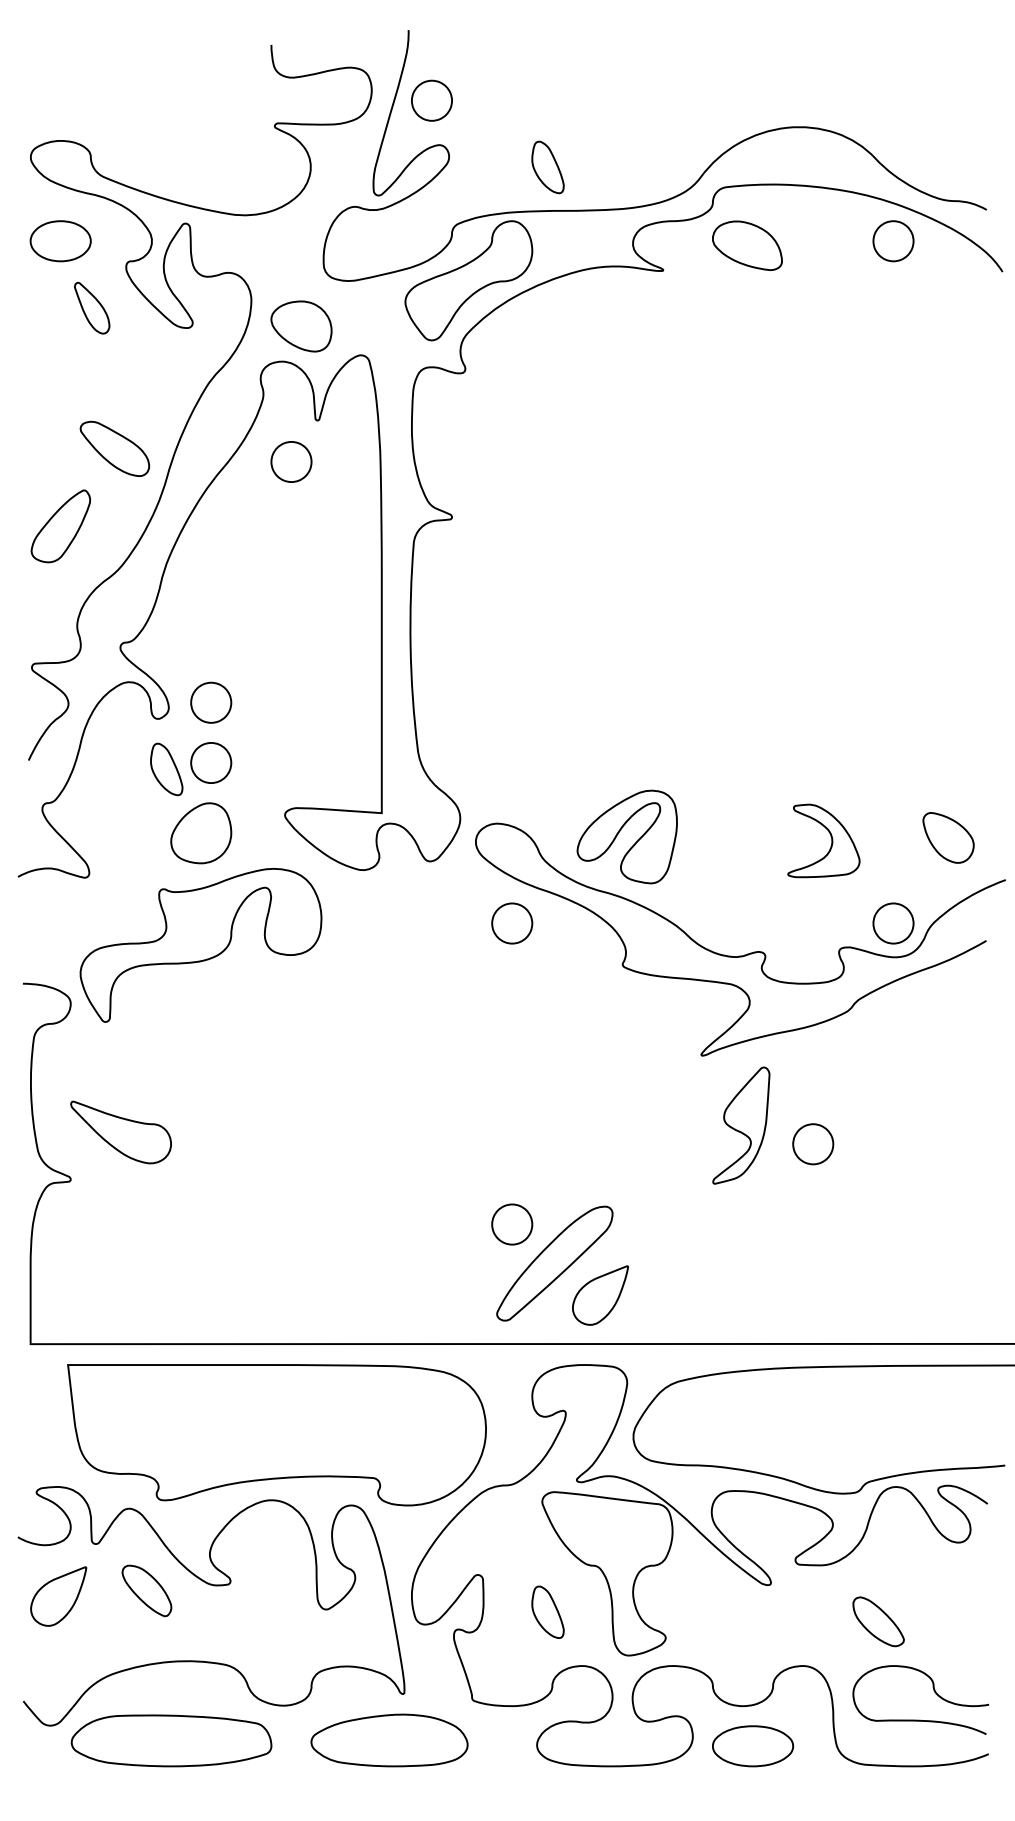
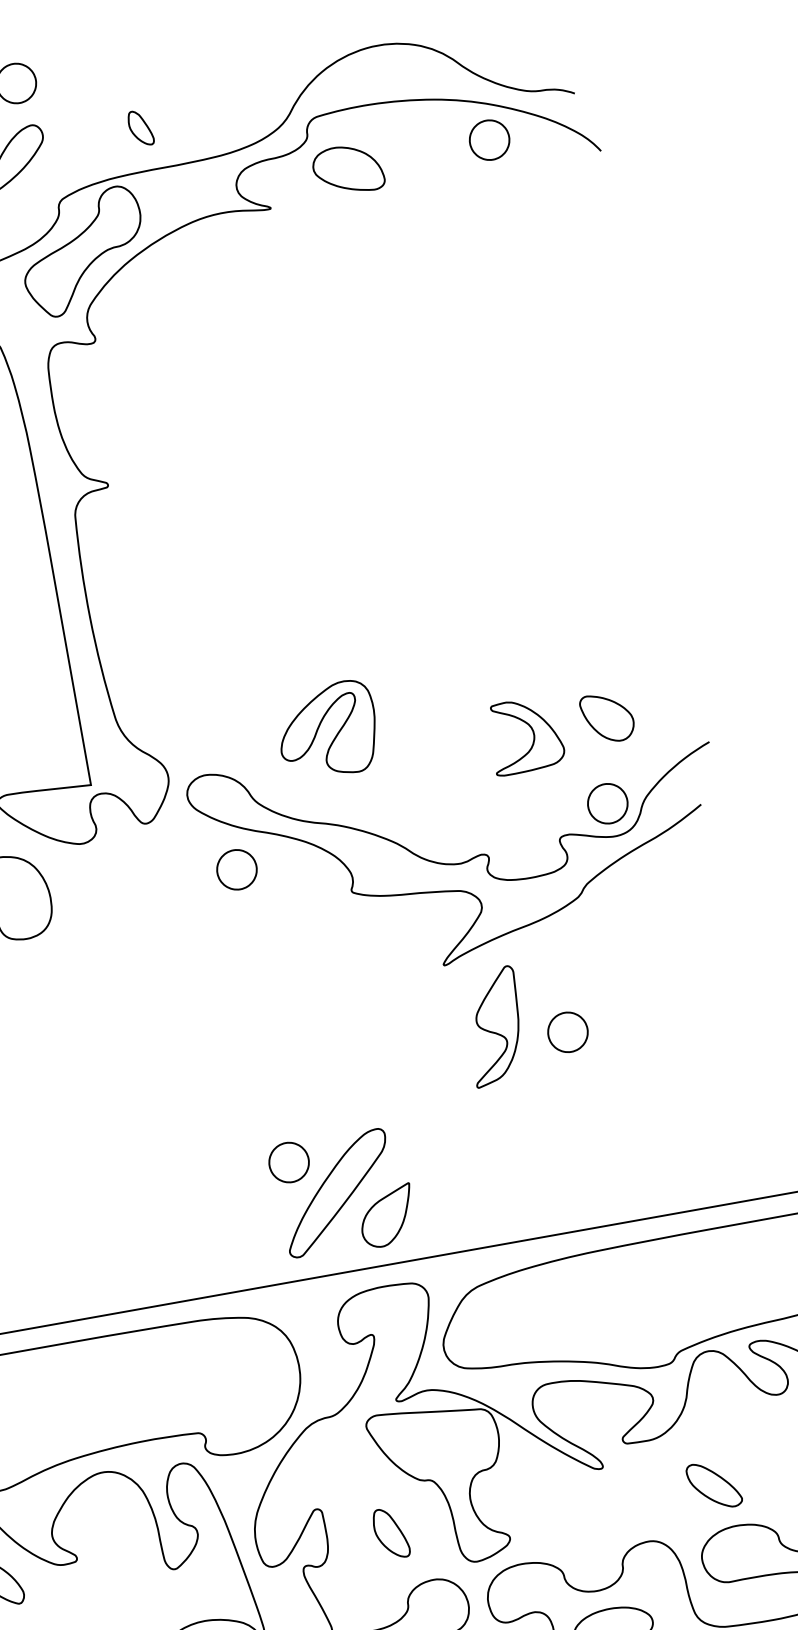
part: (547, 167) -> (140, 128), size x0.7
part: (620, 831) -> (320, 726), moved
part: (948, 837) -> (607, 717), moved

